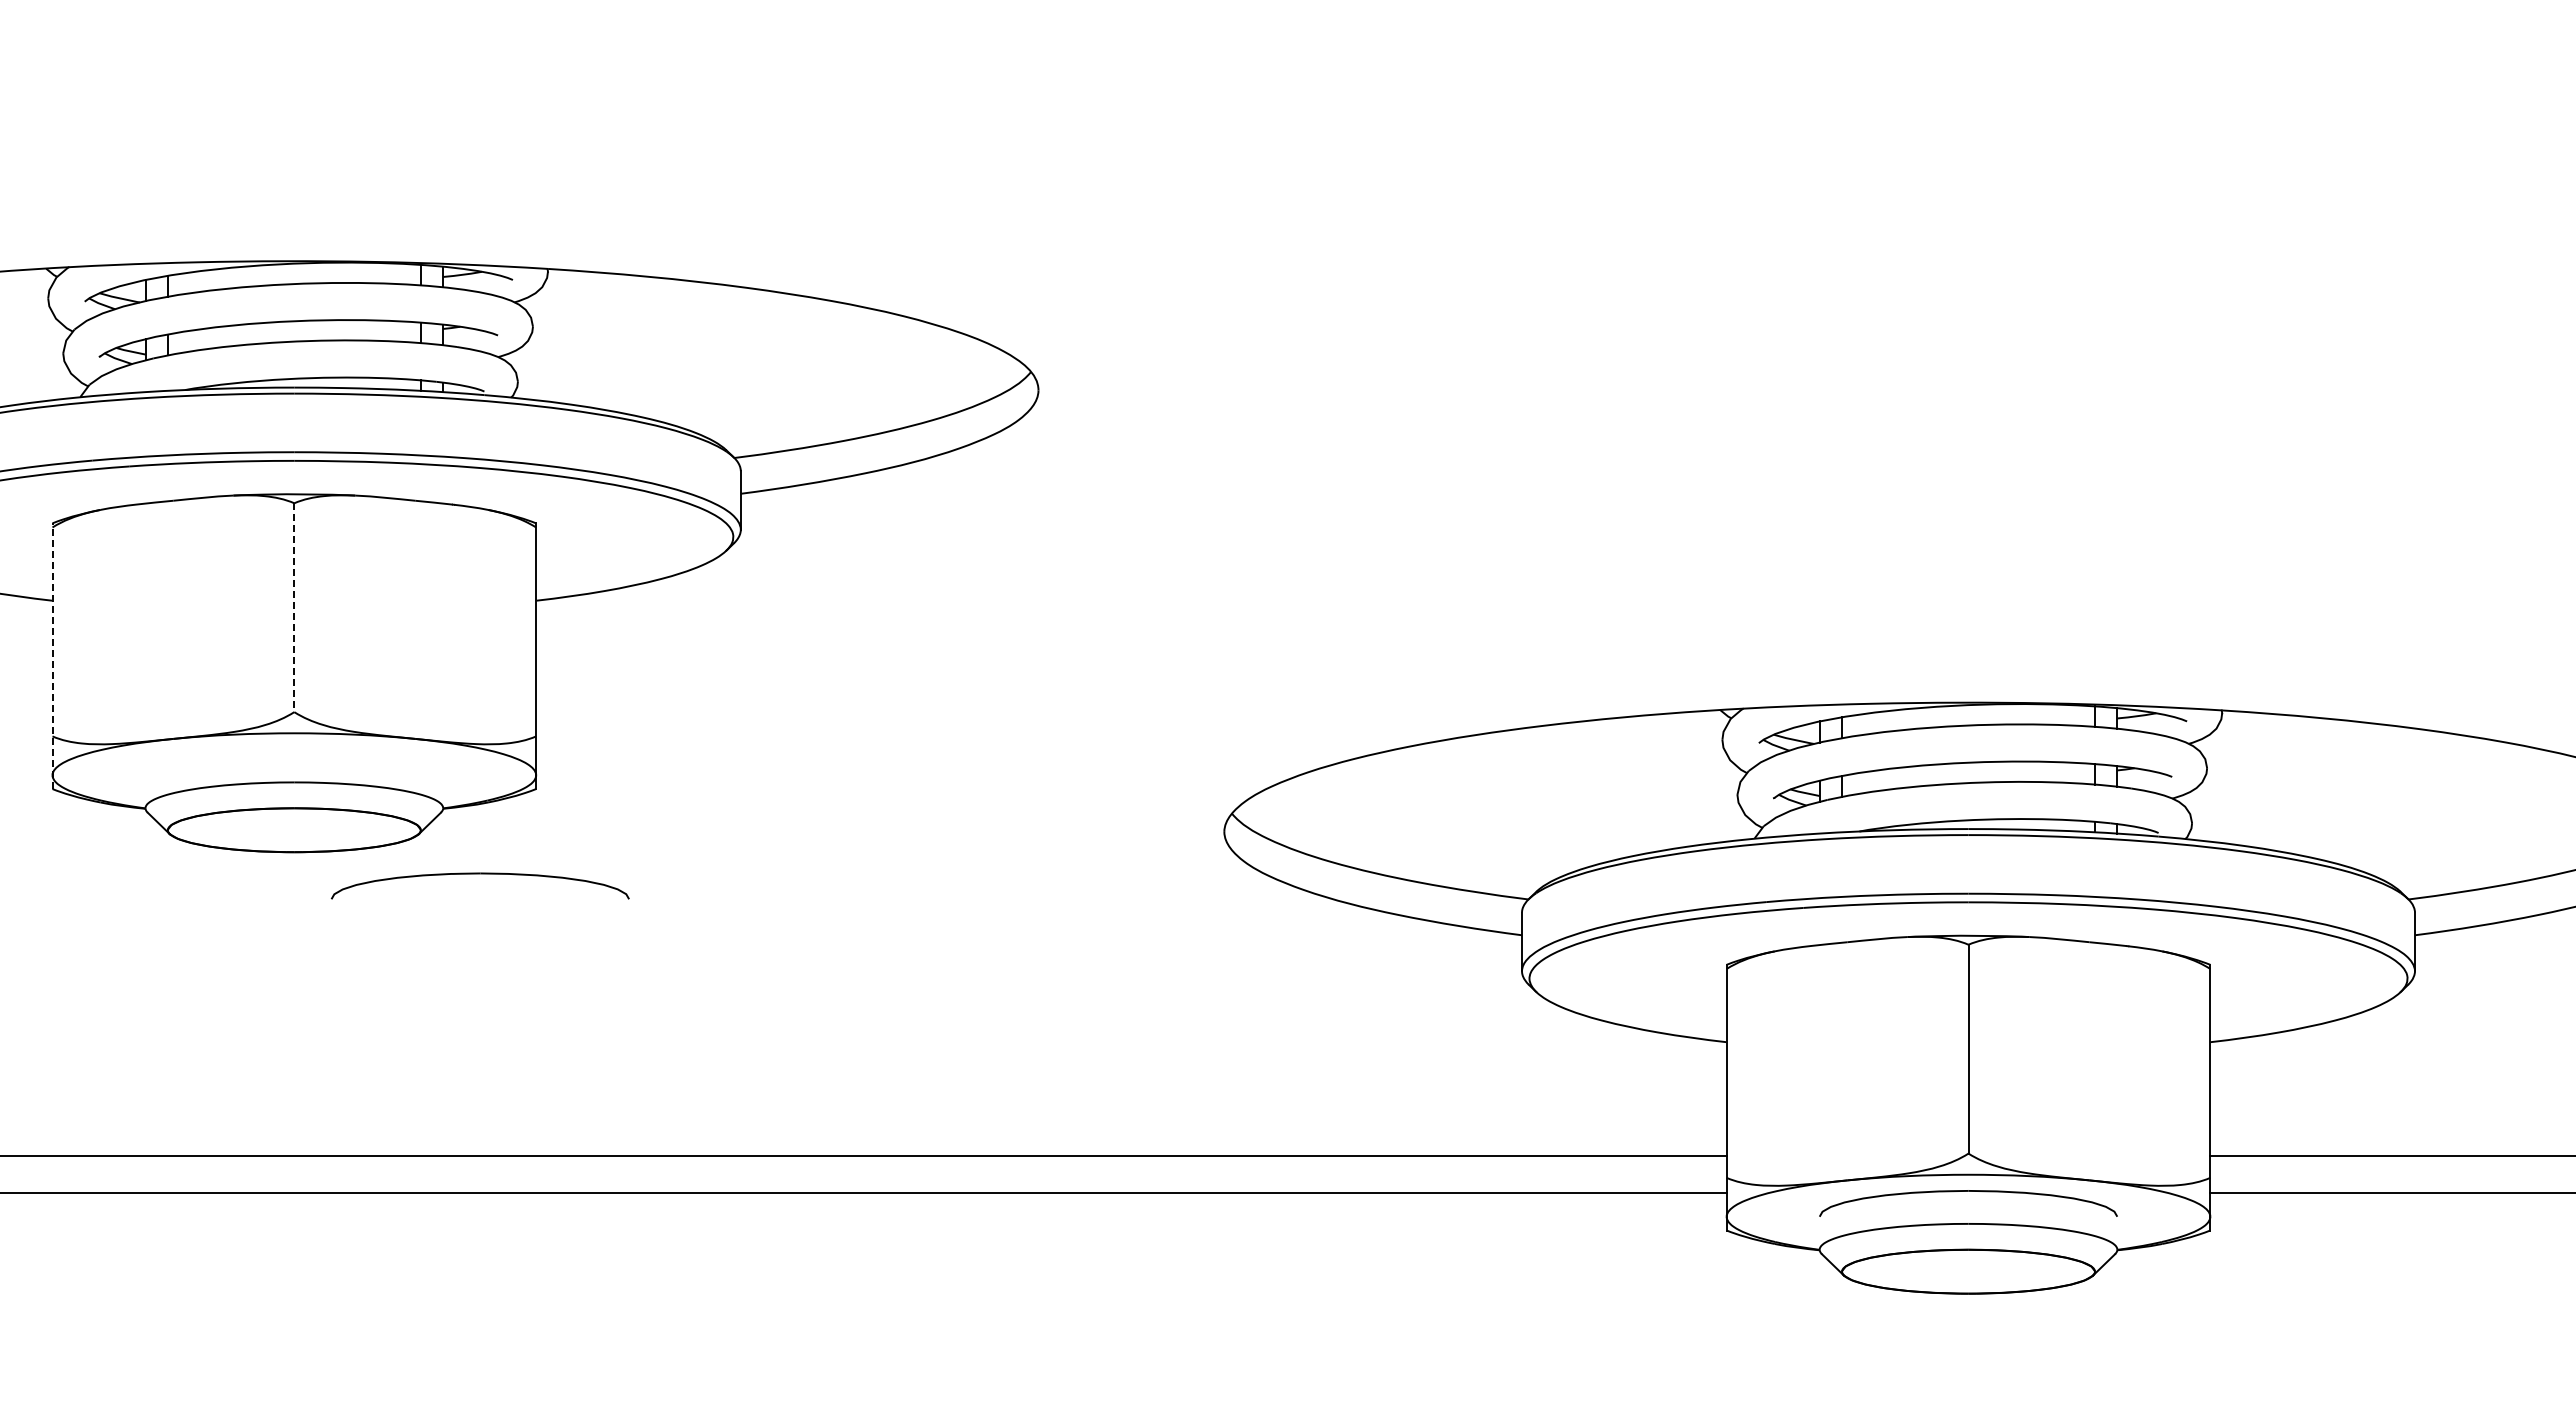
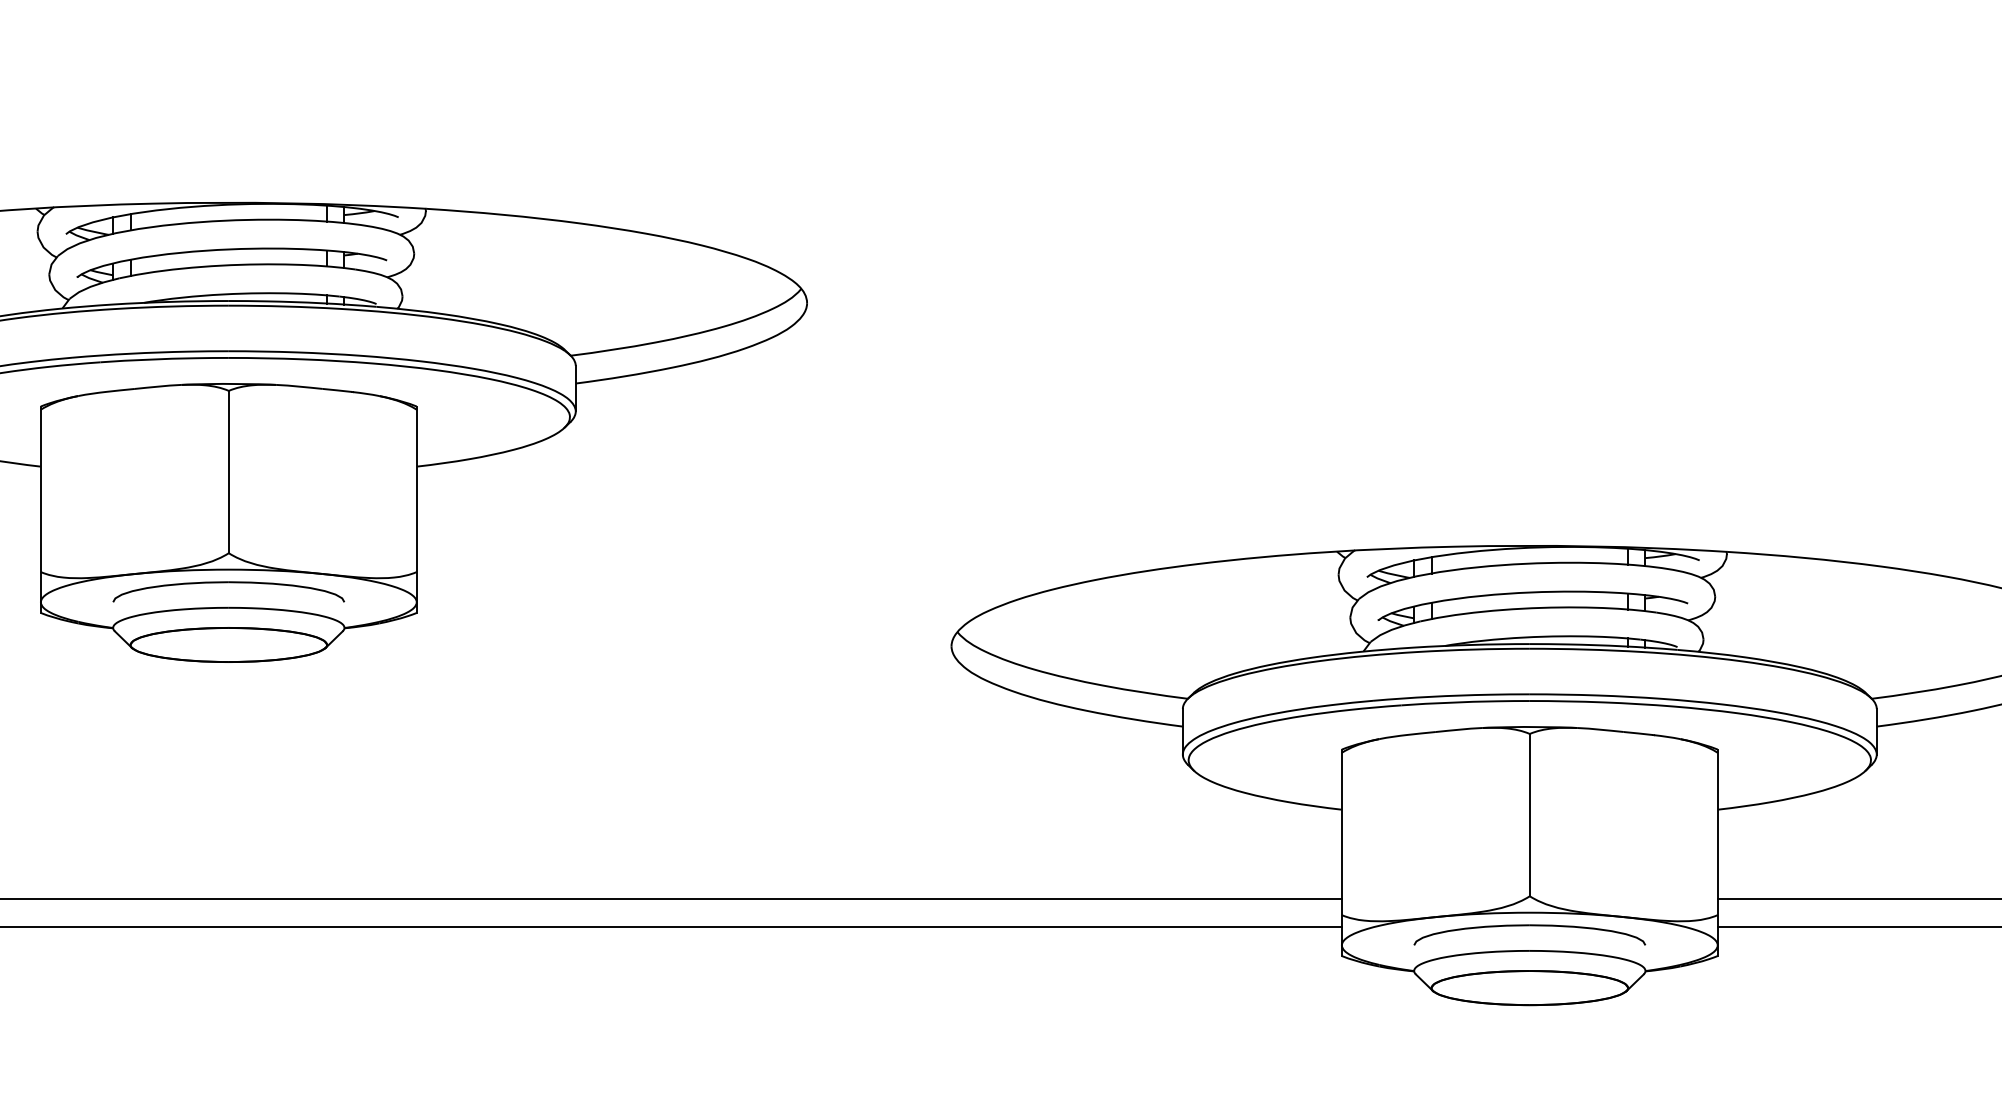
line: (294, 608) -> (228, 472), dashed -> solid
line: (52, 656) -> (40, 509), dashed -> solid
part: (480, 874) -> (228, 583), moved

